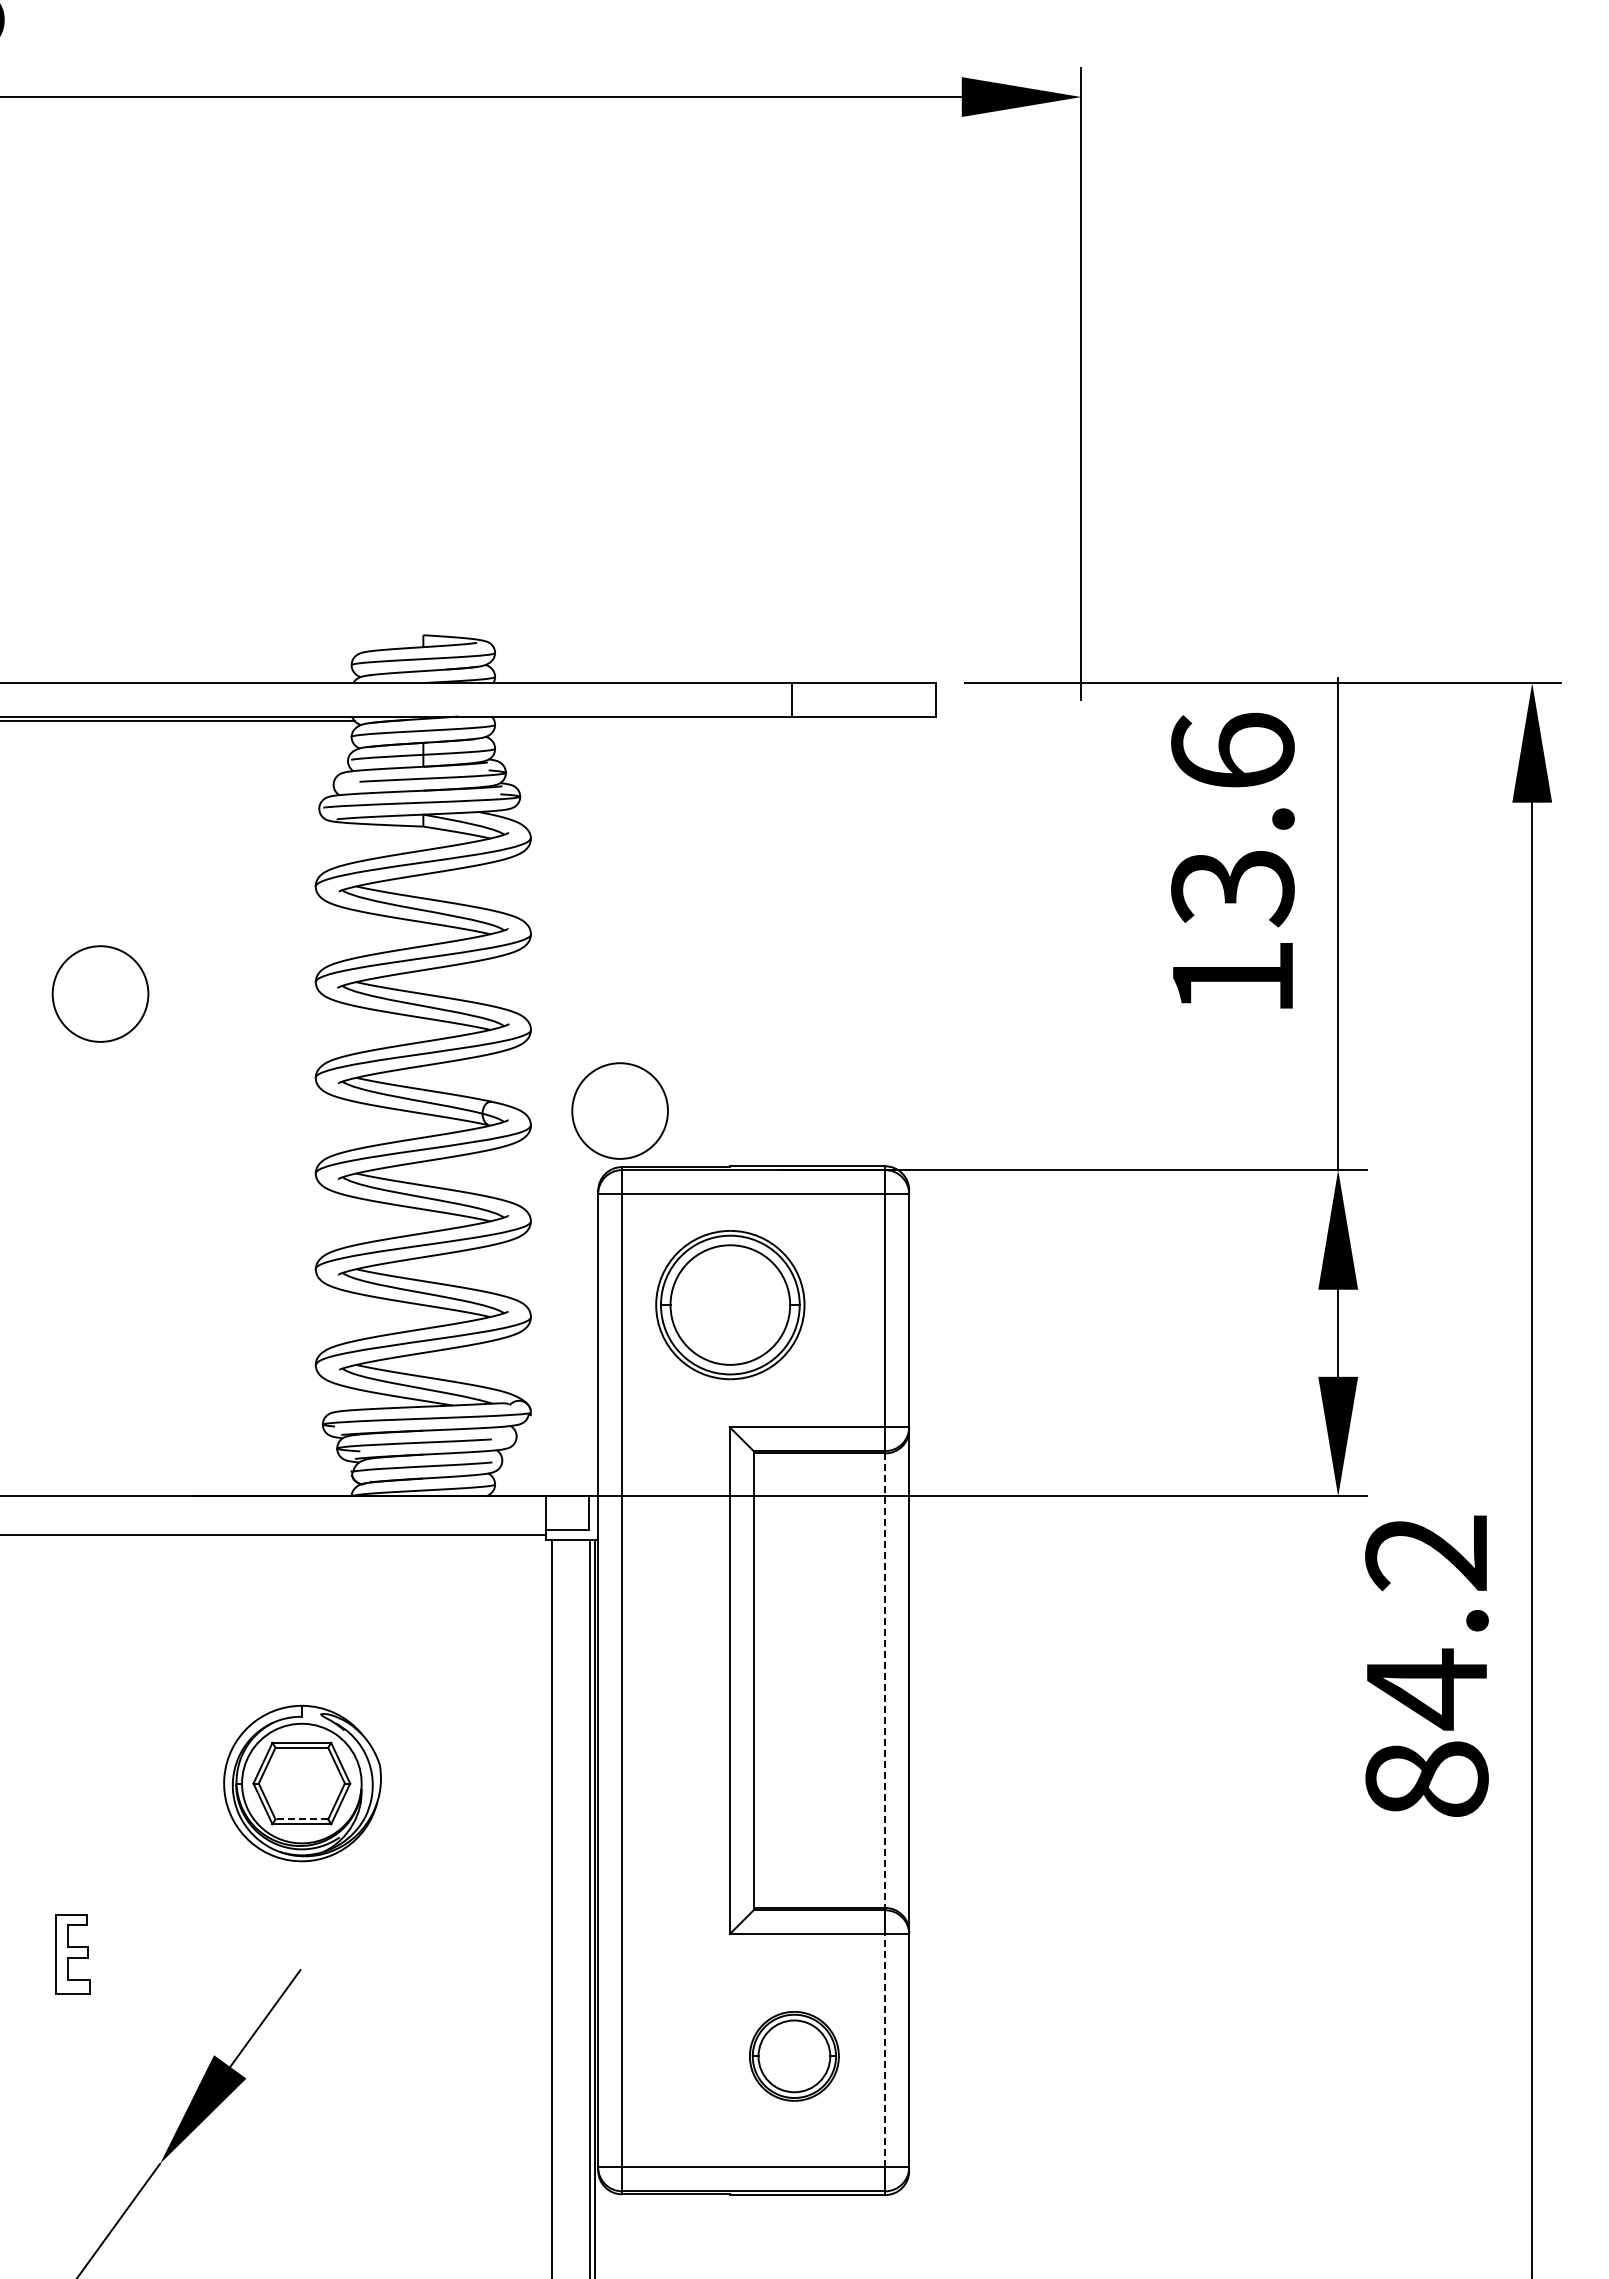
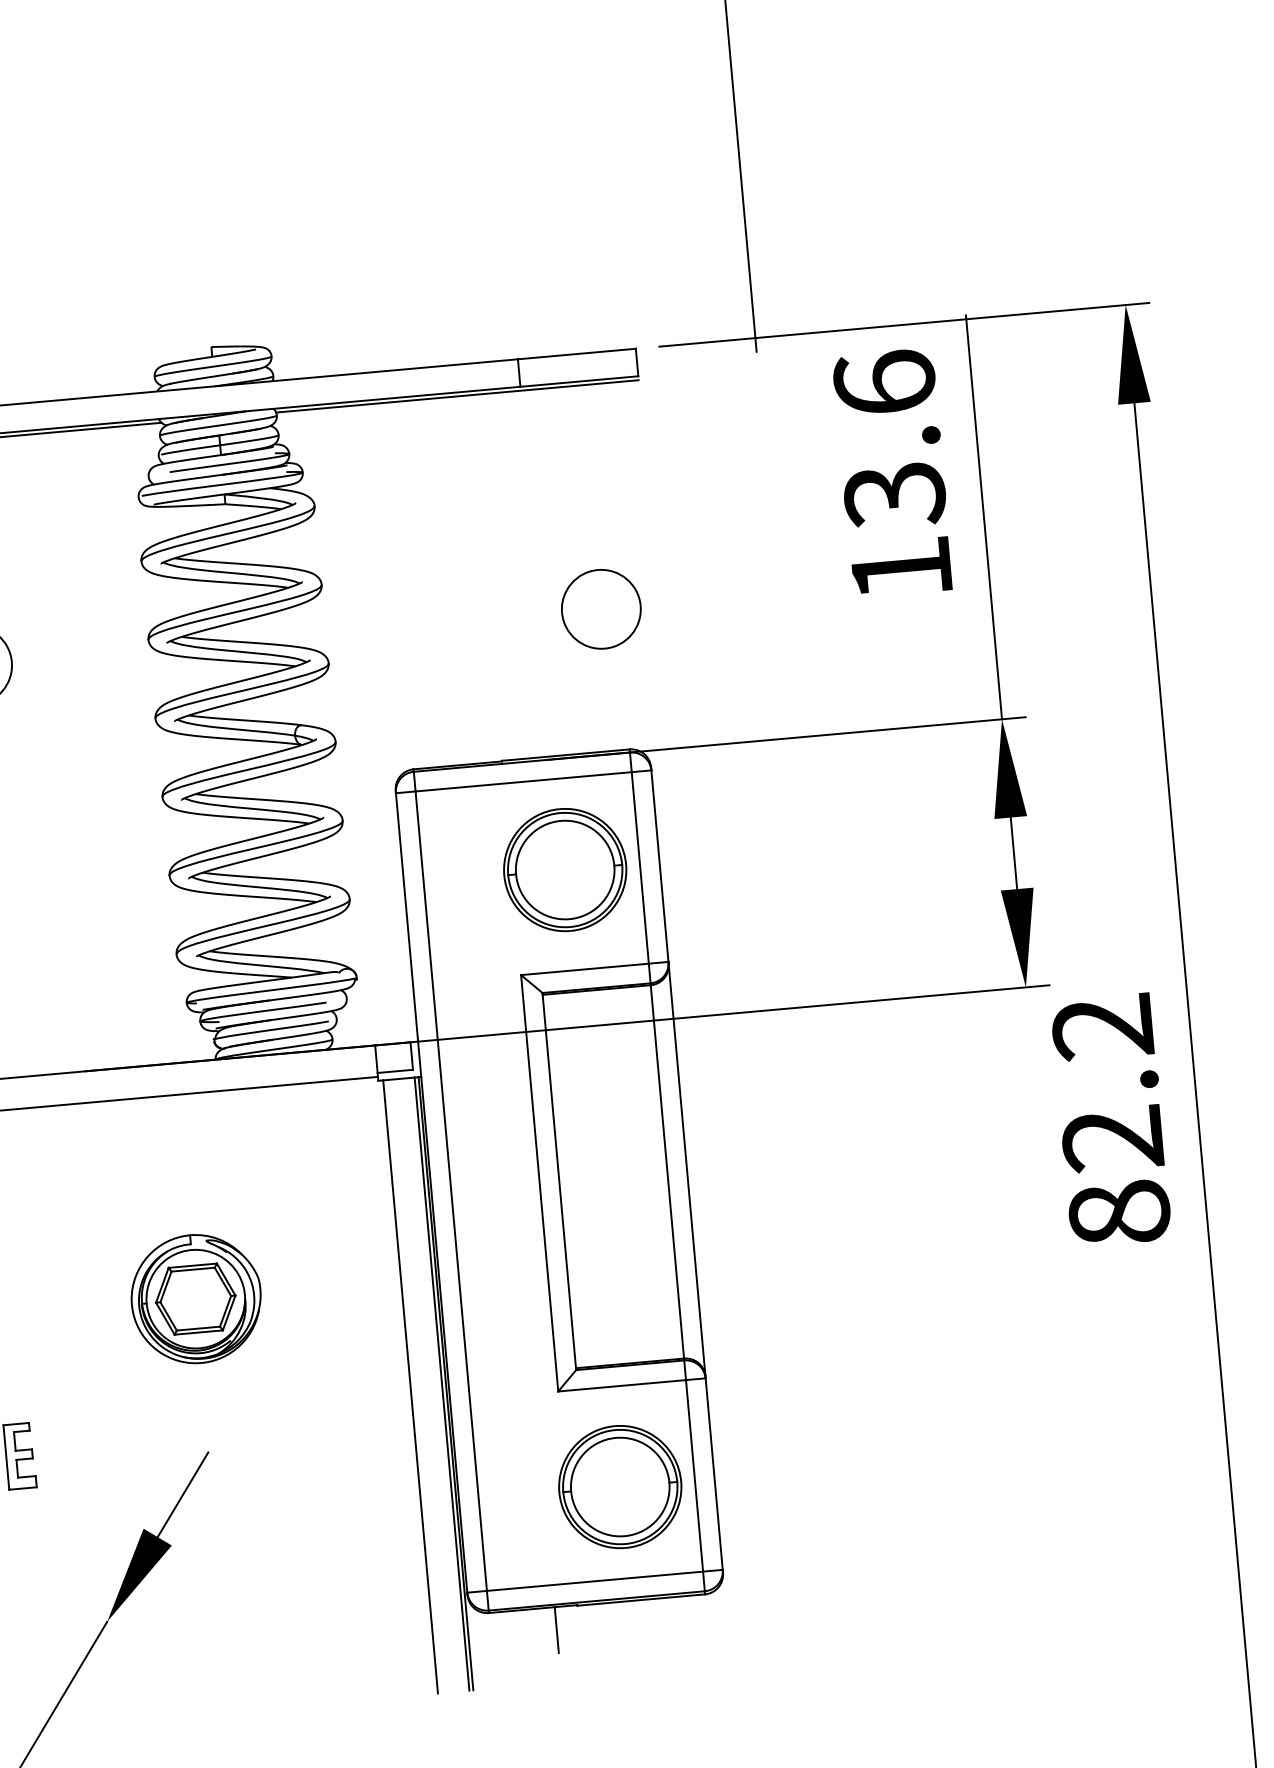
line: (714, 721) -> (456, 396), added
part: (619, 1110) -> (600, 608), moved
part: (730, 1305) -> (565, 870), moved
line: (885, 1681) -> (667, 1172), dashed -> solid
text: (1425, 1689) -> (1111, 1139), 84.2 -> 82.2
line: (301, 1819) -> (198, 1328), dashed -> solid
line: (885, 2050) -> (694, 1475), dashed -> solid
part: (794, 2056) -> (620, 1487), size x1.67
line: (702, 2222) -> (557, 1630), added

